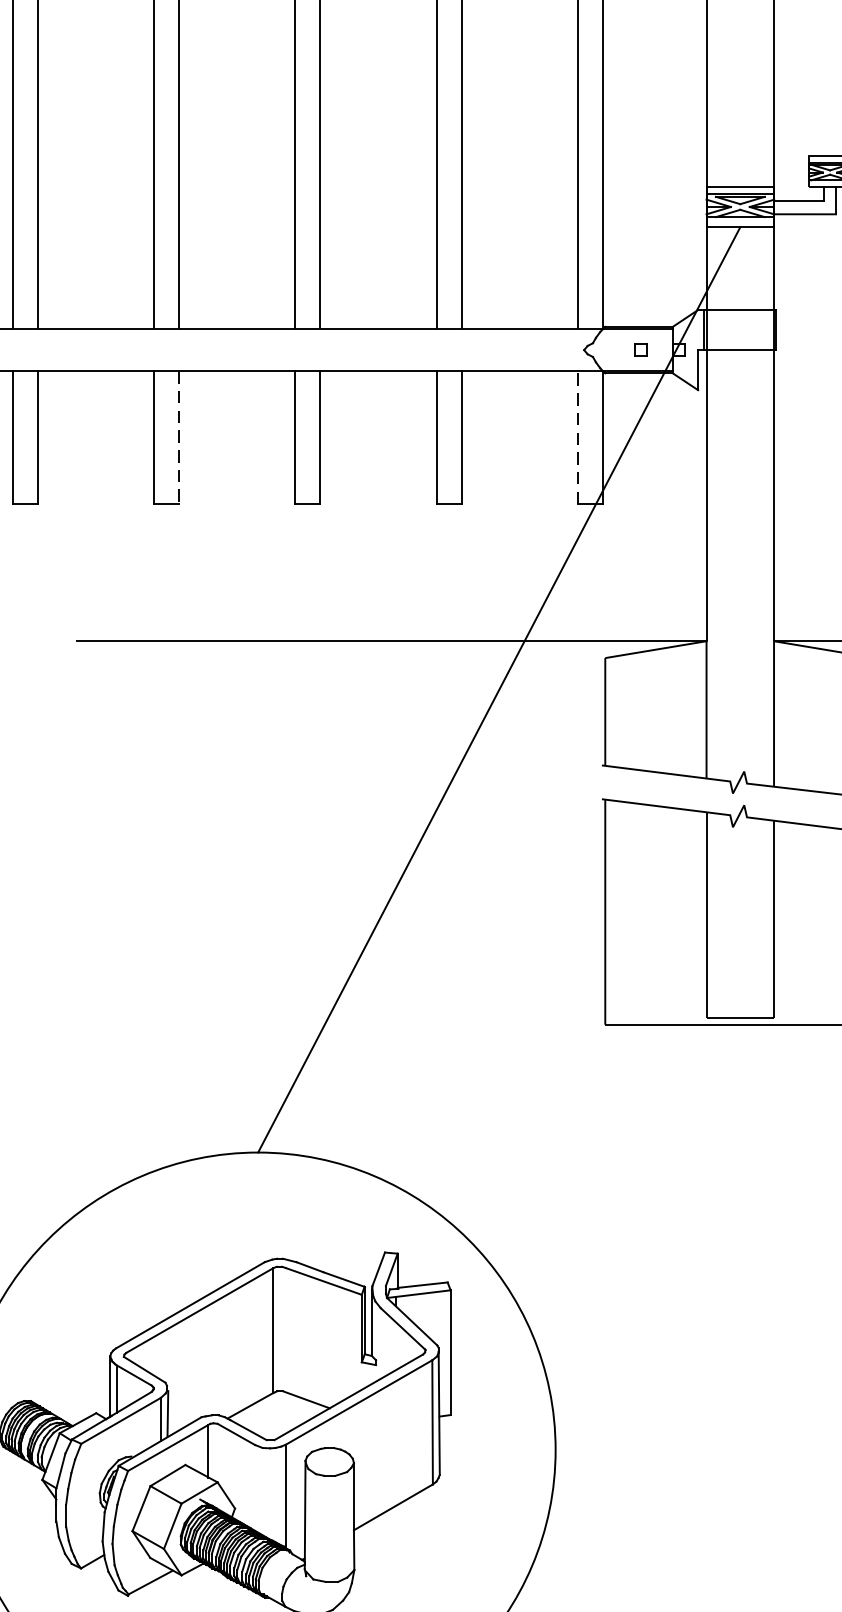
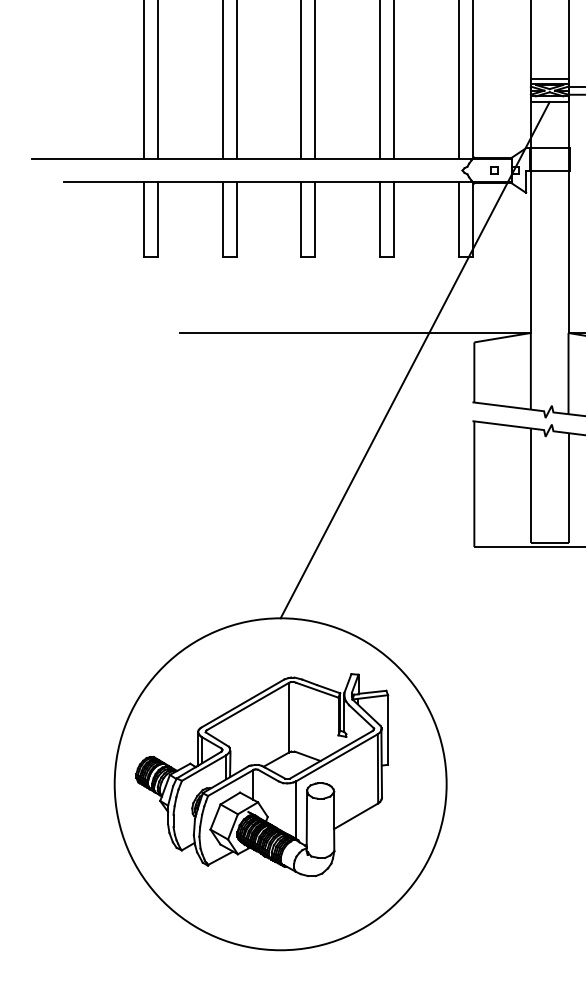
line: (578, 436) -> (459, 218), dashed -> solid
line: (179, 437) -> (236, 219), dashed -> solid

